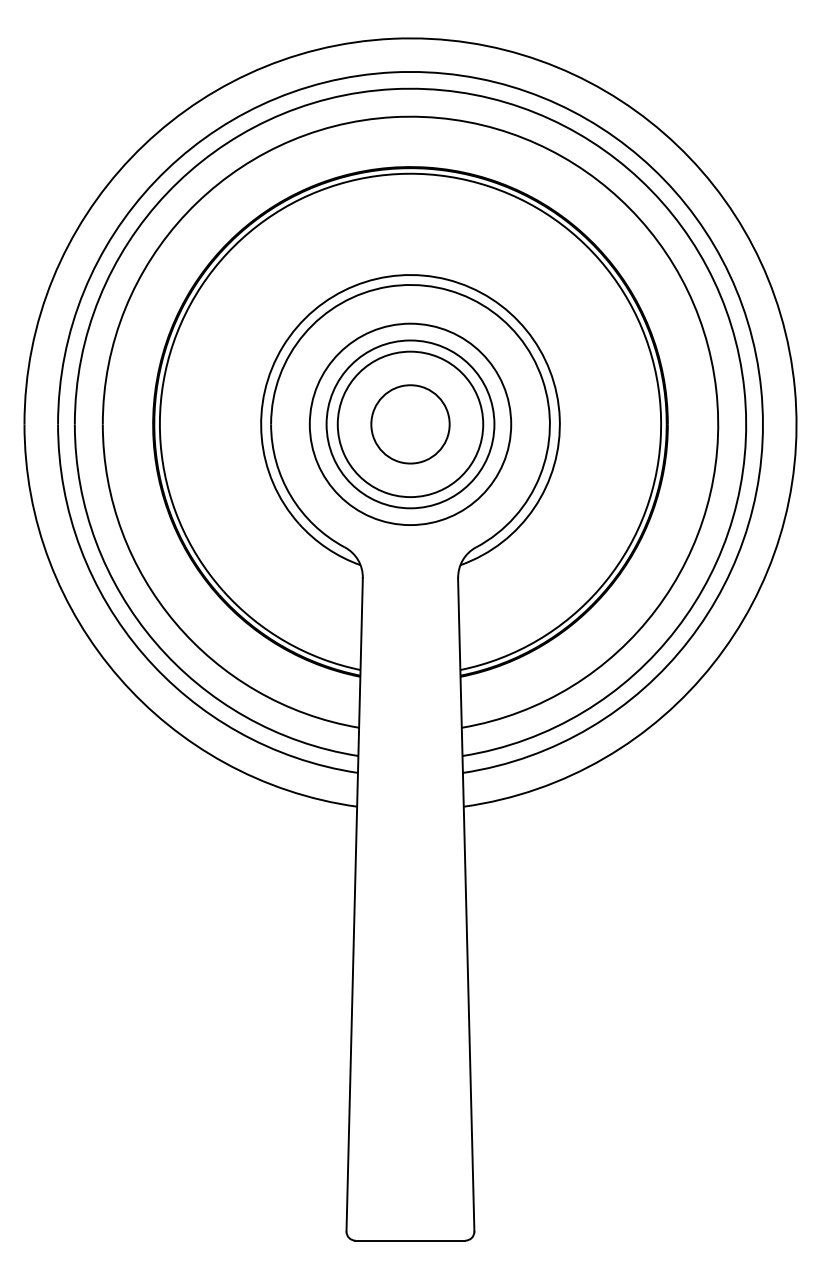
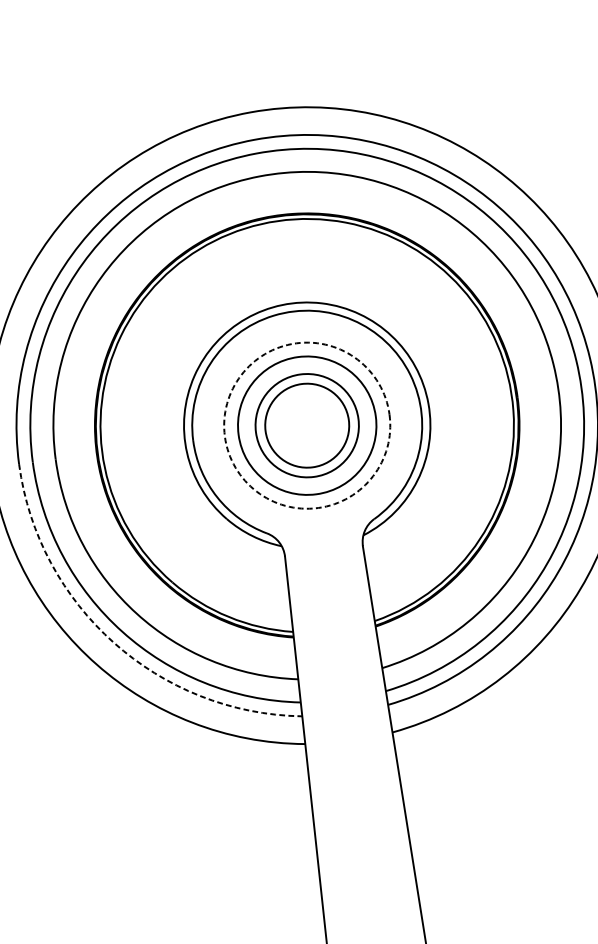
circle: (410, 424) -> (307, 425), size x0.7
circle: (410, 424) -> (307, 425), size x1.6
circle: (410, 424) -> (307, 425), solid -> dashed
arc: (143, 654) -> (114, 642), solid -> dashed

